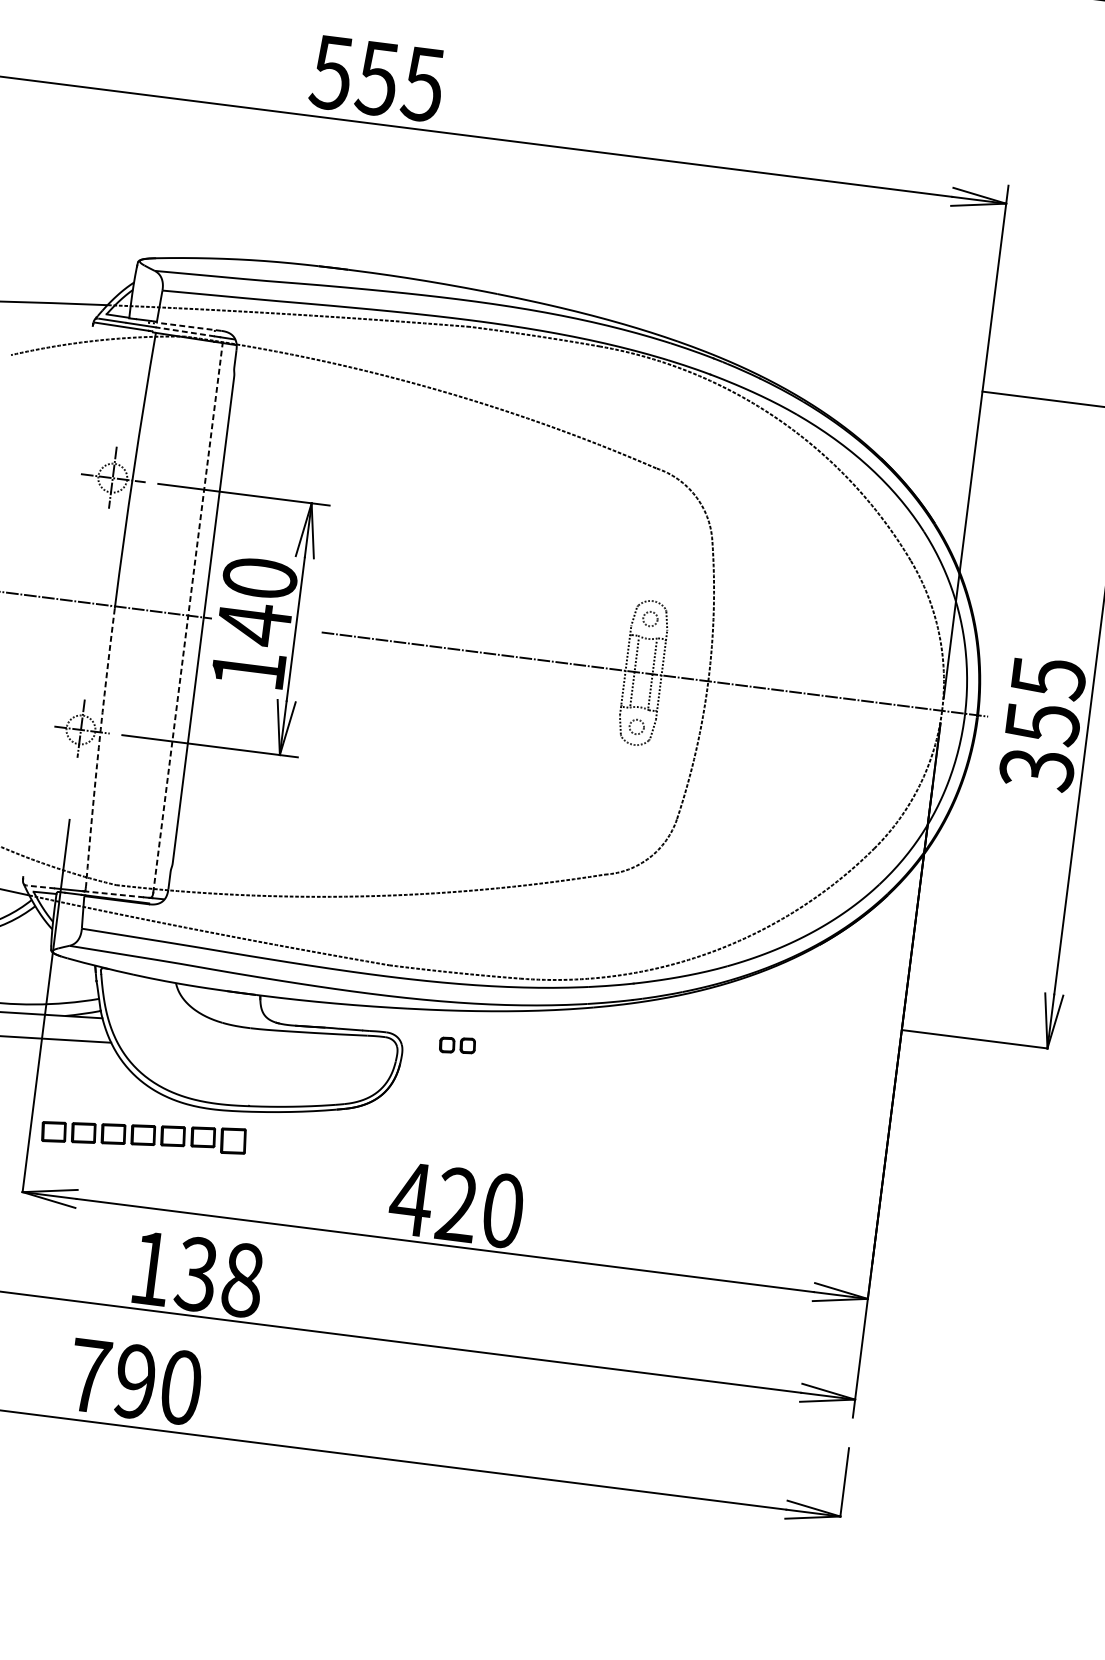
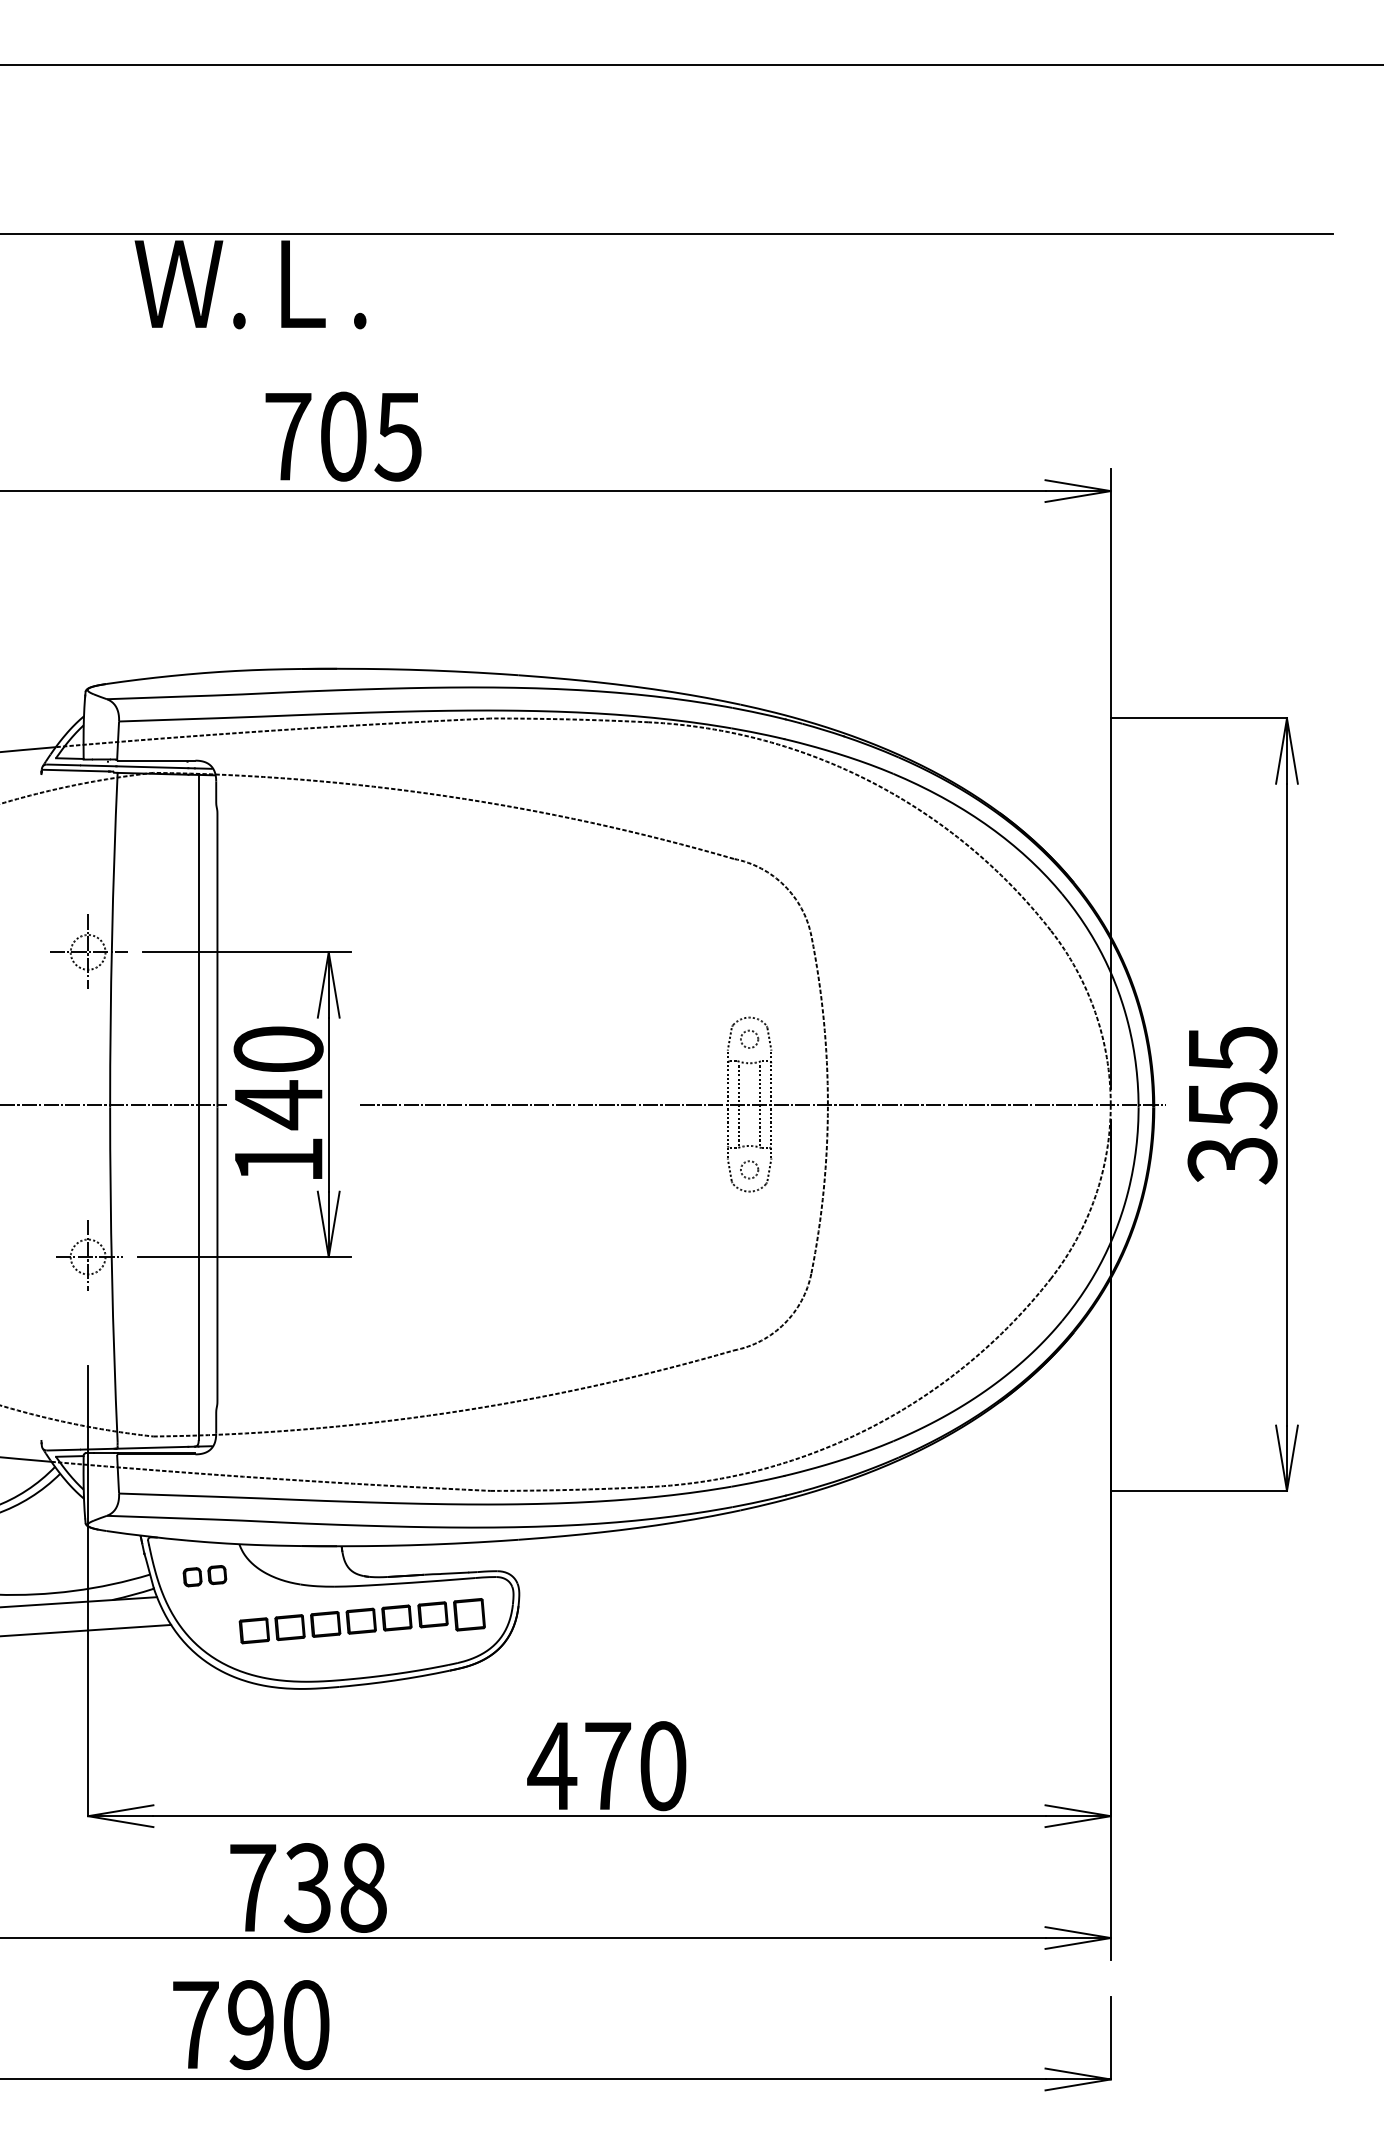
text: (353, 75) -> (314, 436), 555 -> 705
line: (189, 326) -> (156, 760), dashed -> solid
line: (184, 331) -> (151, 767), dashed -> solid
line: (187, 617) -> (198, 1107), dashed -> solid
arc: (99, 746) -> (112, 1274), dashed -> solid
line: (39, 887) -> (62, 1450), dashed -> solid
line: (113, 894) -> (151, 1447), dashed -> solid
part: (457, 1045) -> (204, 1576), moved
part: (143, 1135) -> (361, 1621), moved
text: (457, 1204) -> (607, 1765), 420 -> 470
text: (151, 1268) -> (253, 1887), 138 -> 738

